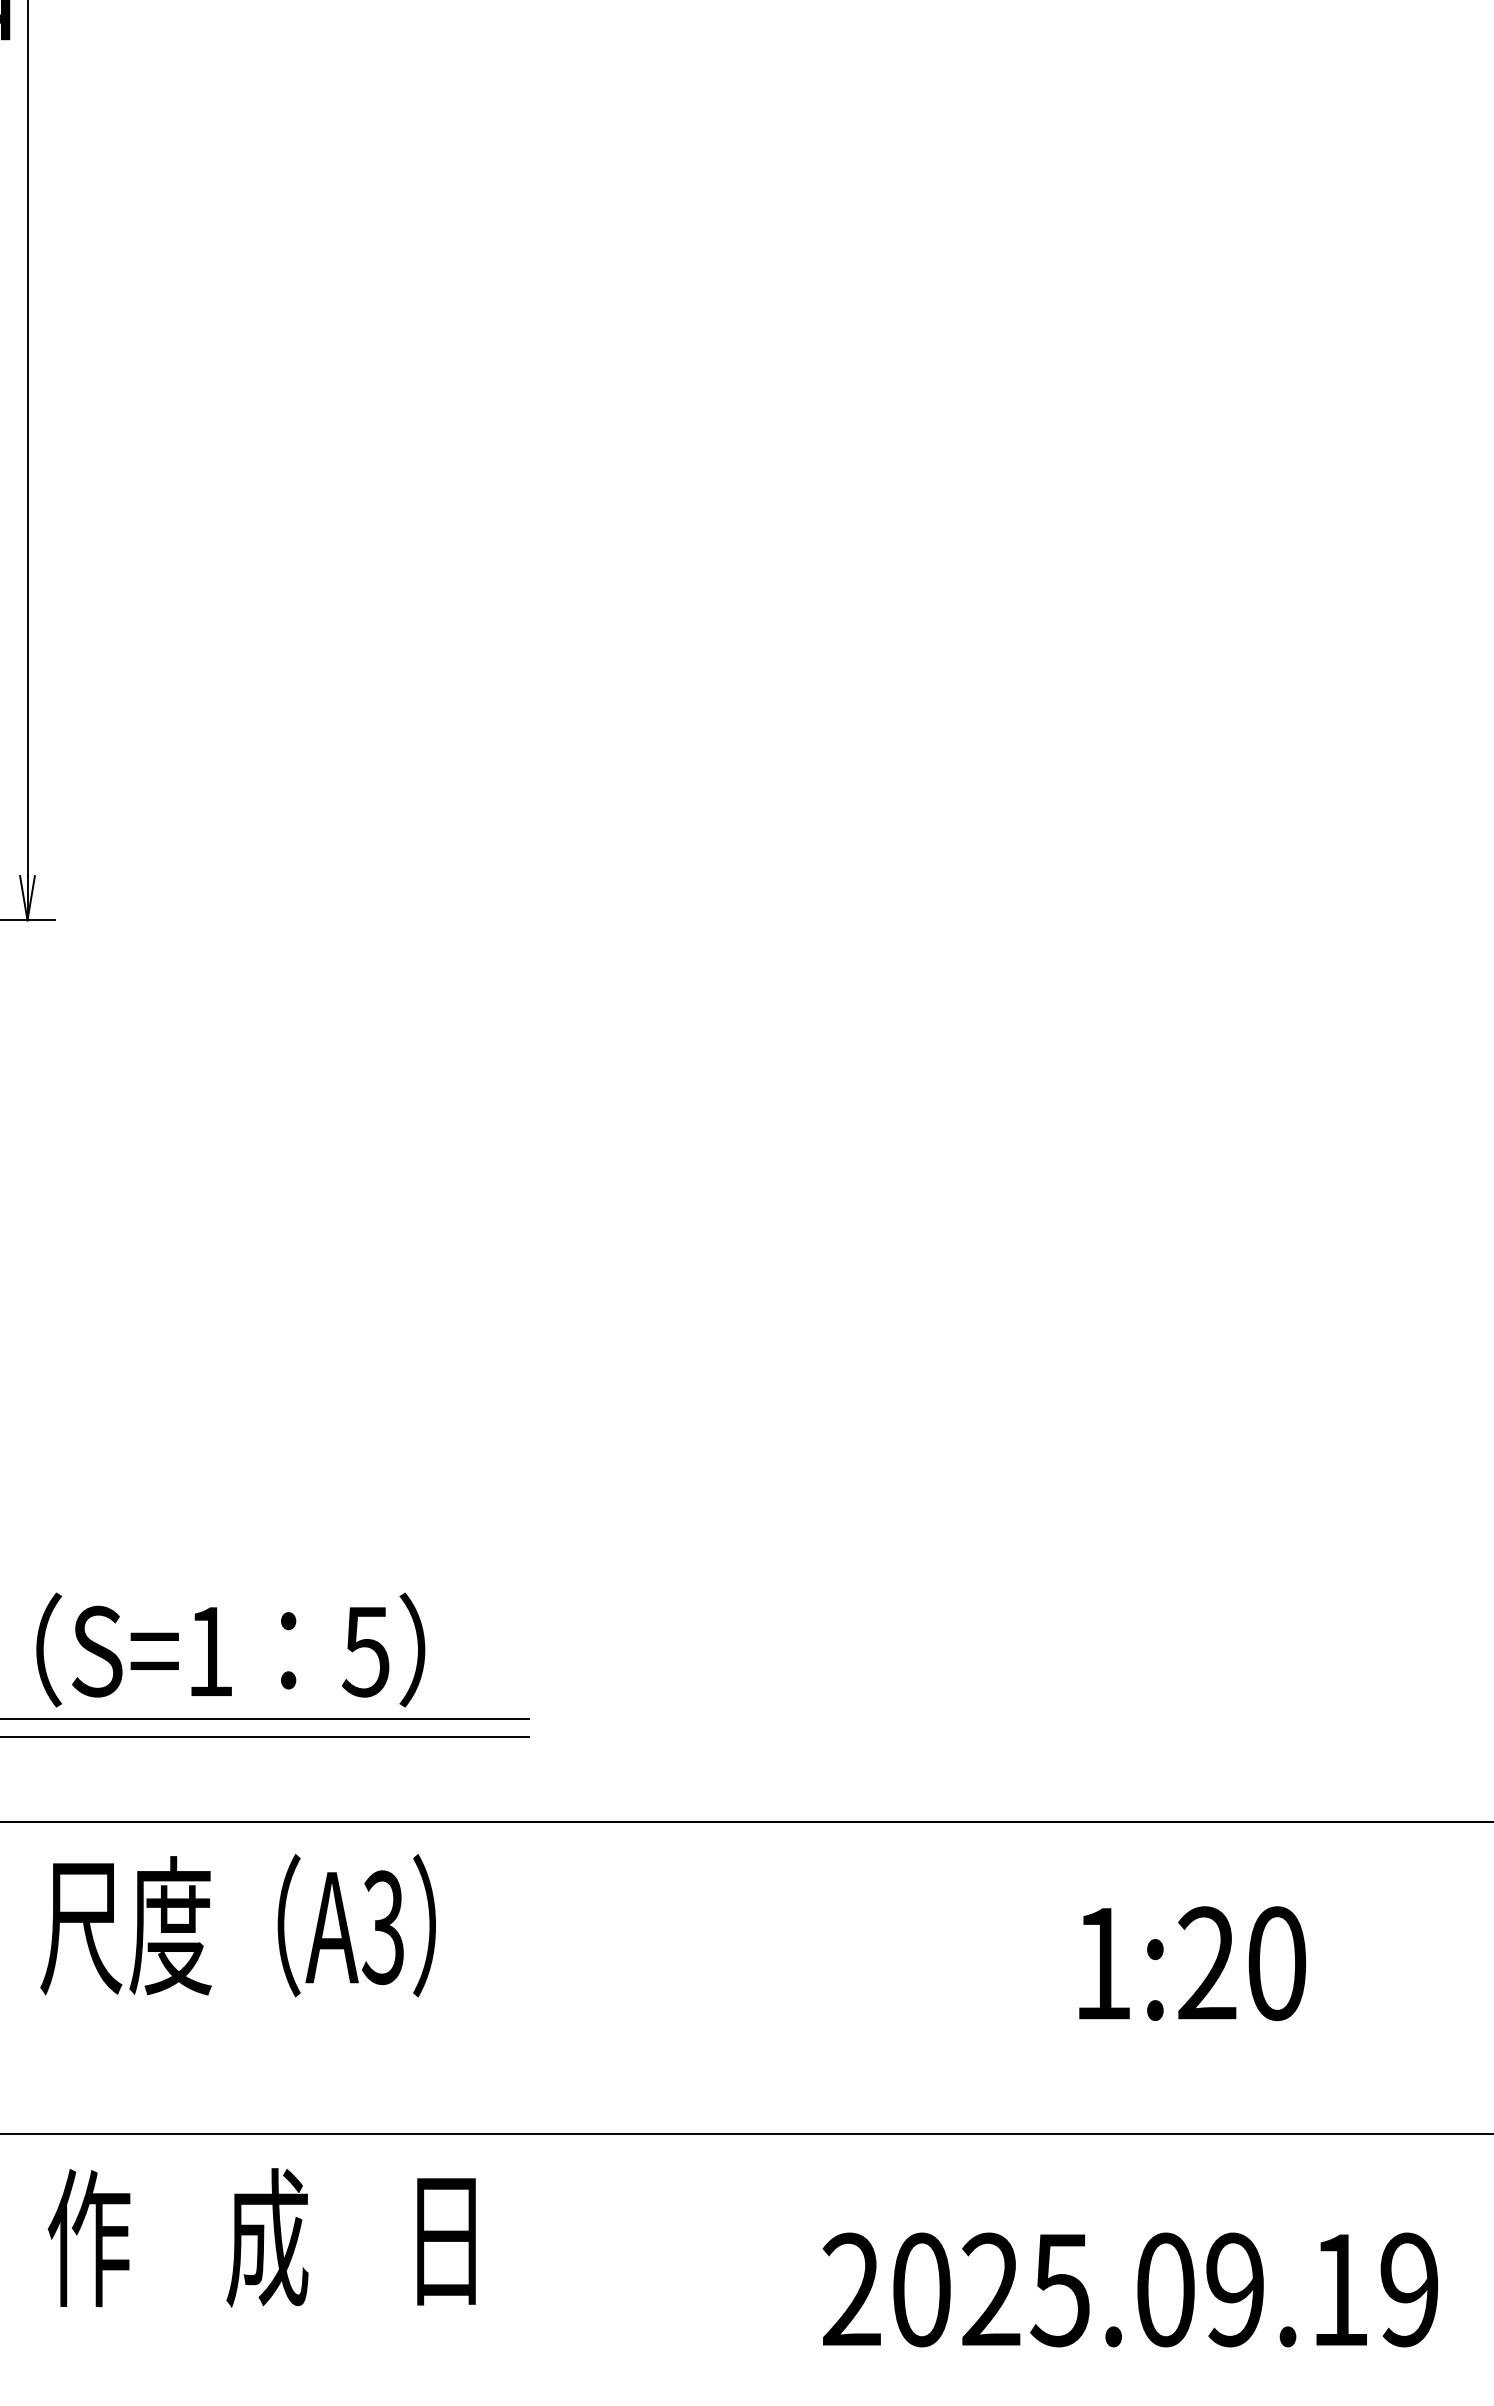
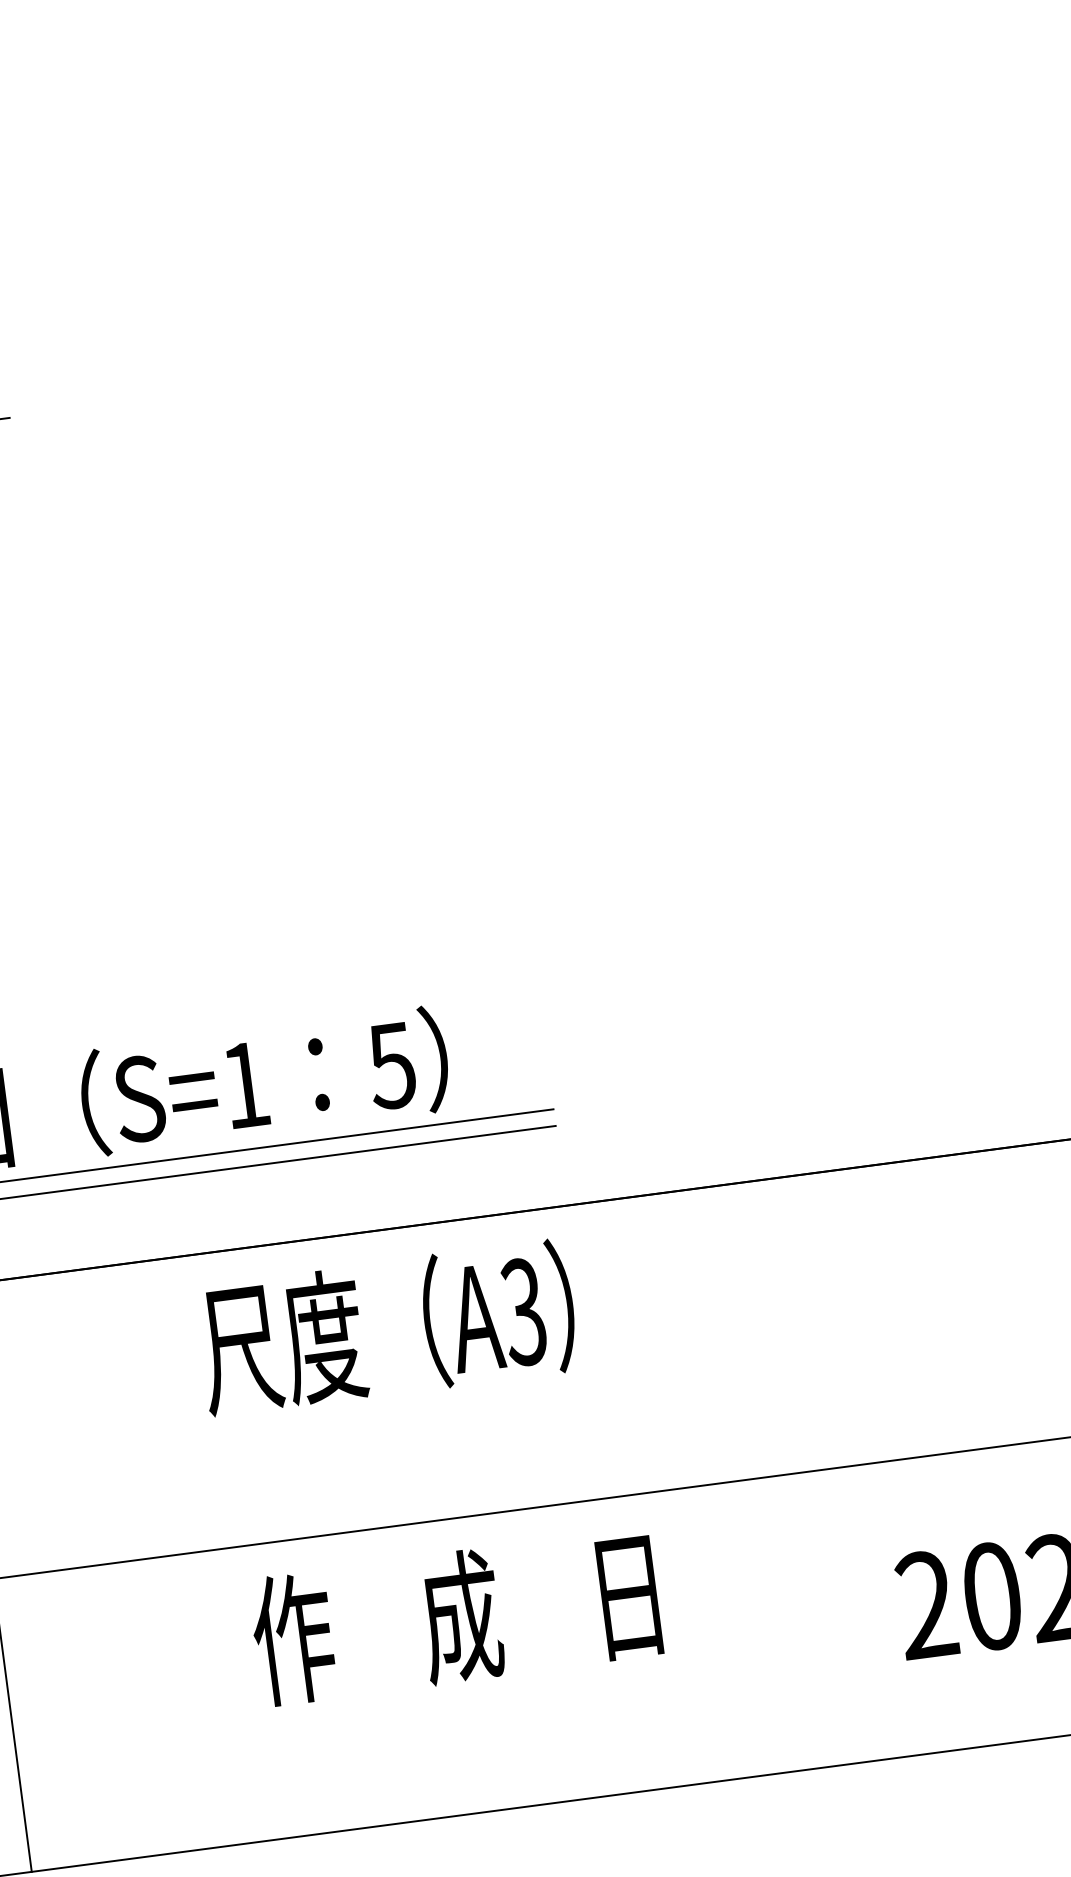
text: (237, 1925) -> (386, 1328), moved
text: (261, 2237) -> (455, 1617), moved

